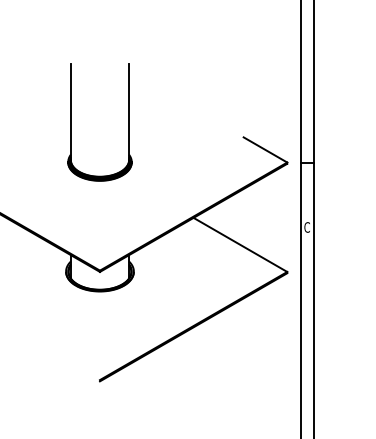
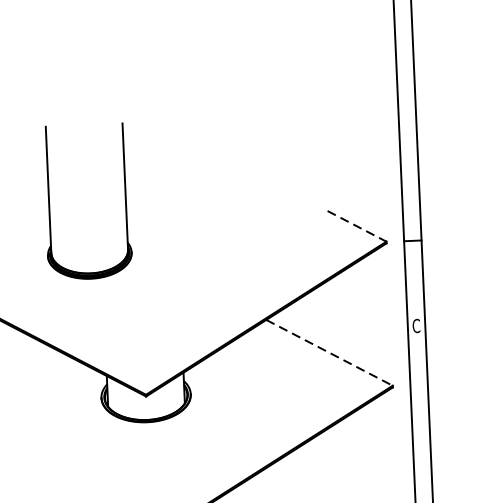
part: (71, 122) -> (50, 203), moved
line: (265, 150) -> (357, 227), solid -> dashed
line: (240, 245) -> (329, 353), solid -> dashed

